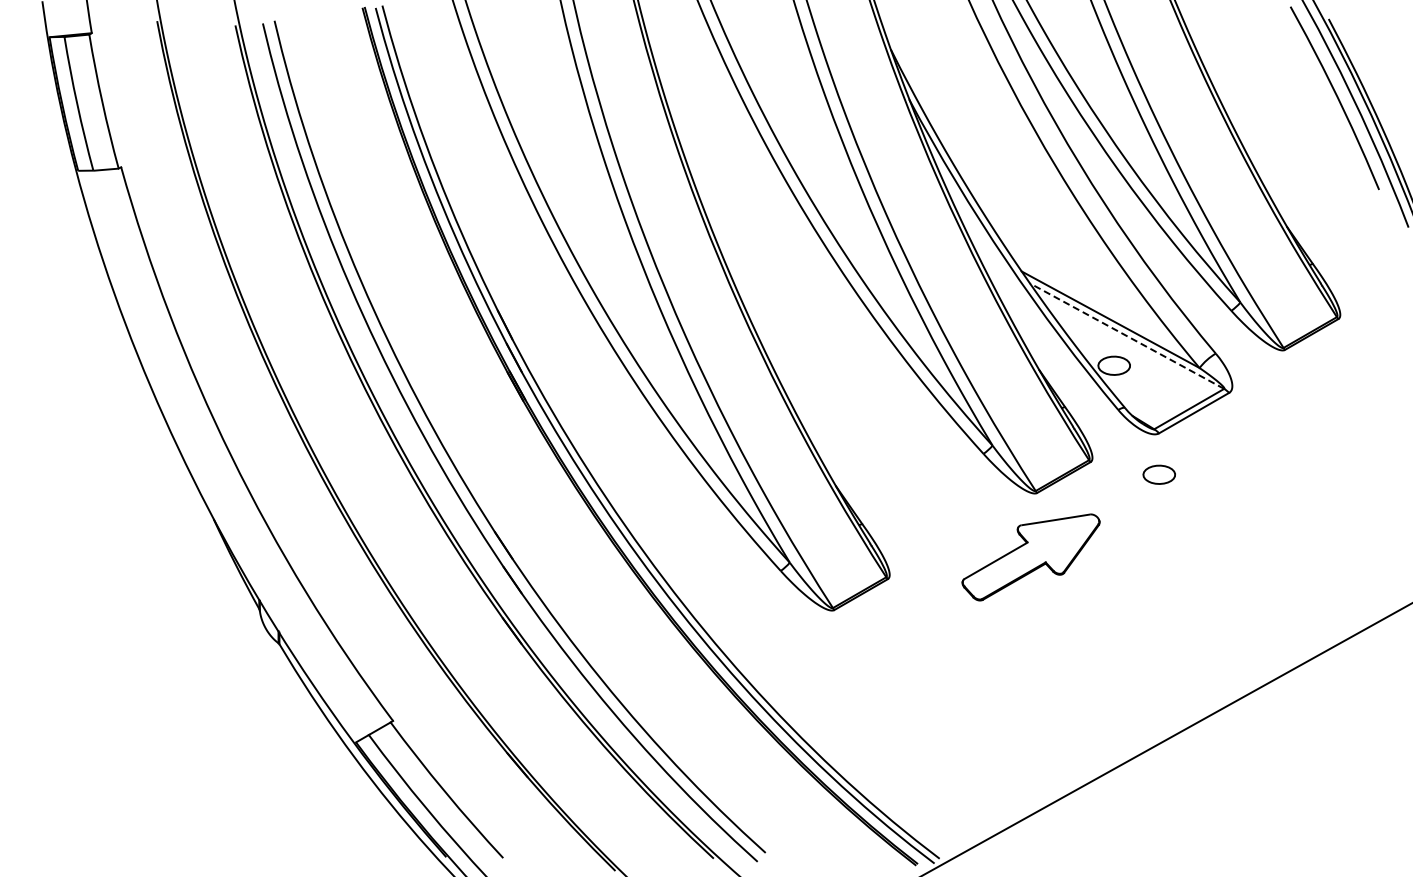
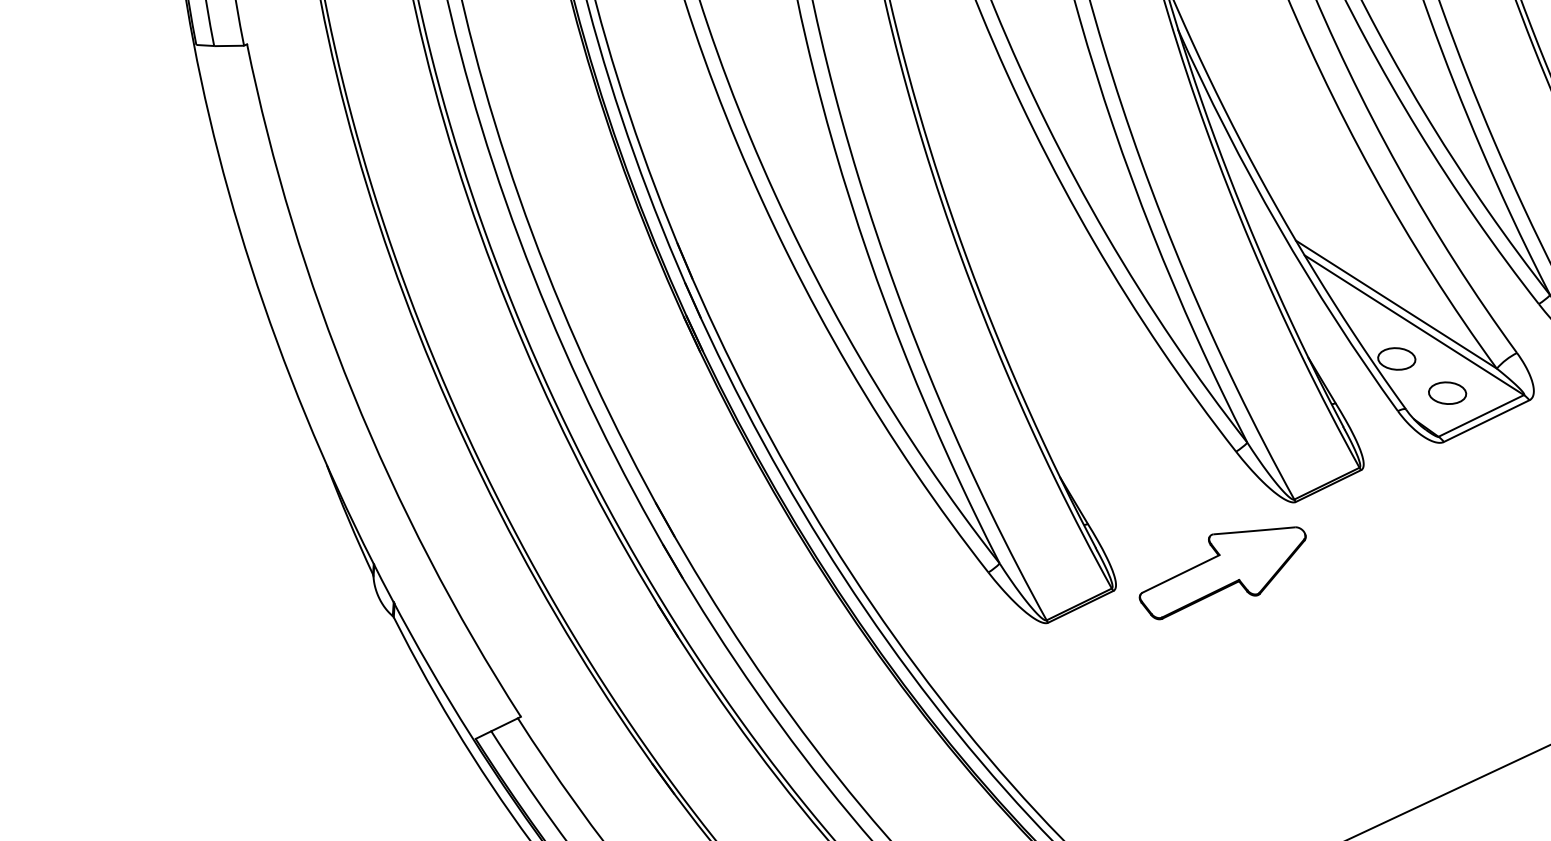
line: (1126, 335) -> (1413, 324), dashed -> solid
part: (1158, 474) -> (1446, 392), moved
part: (1030, 557) -> (1221, 572), moved

